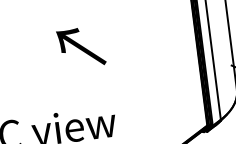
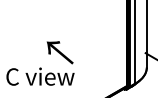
text: (80, 47) -> (59, 52), moved

